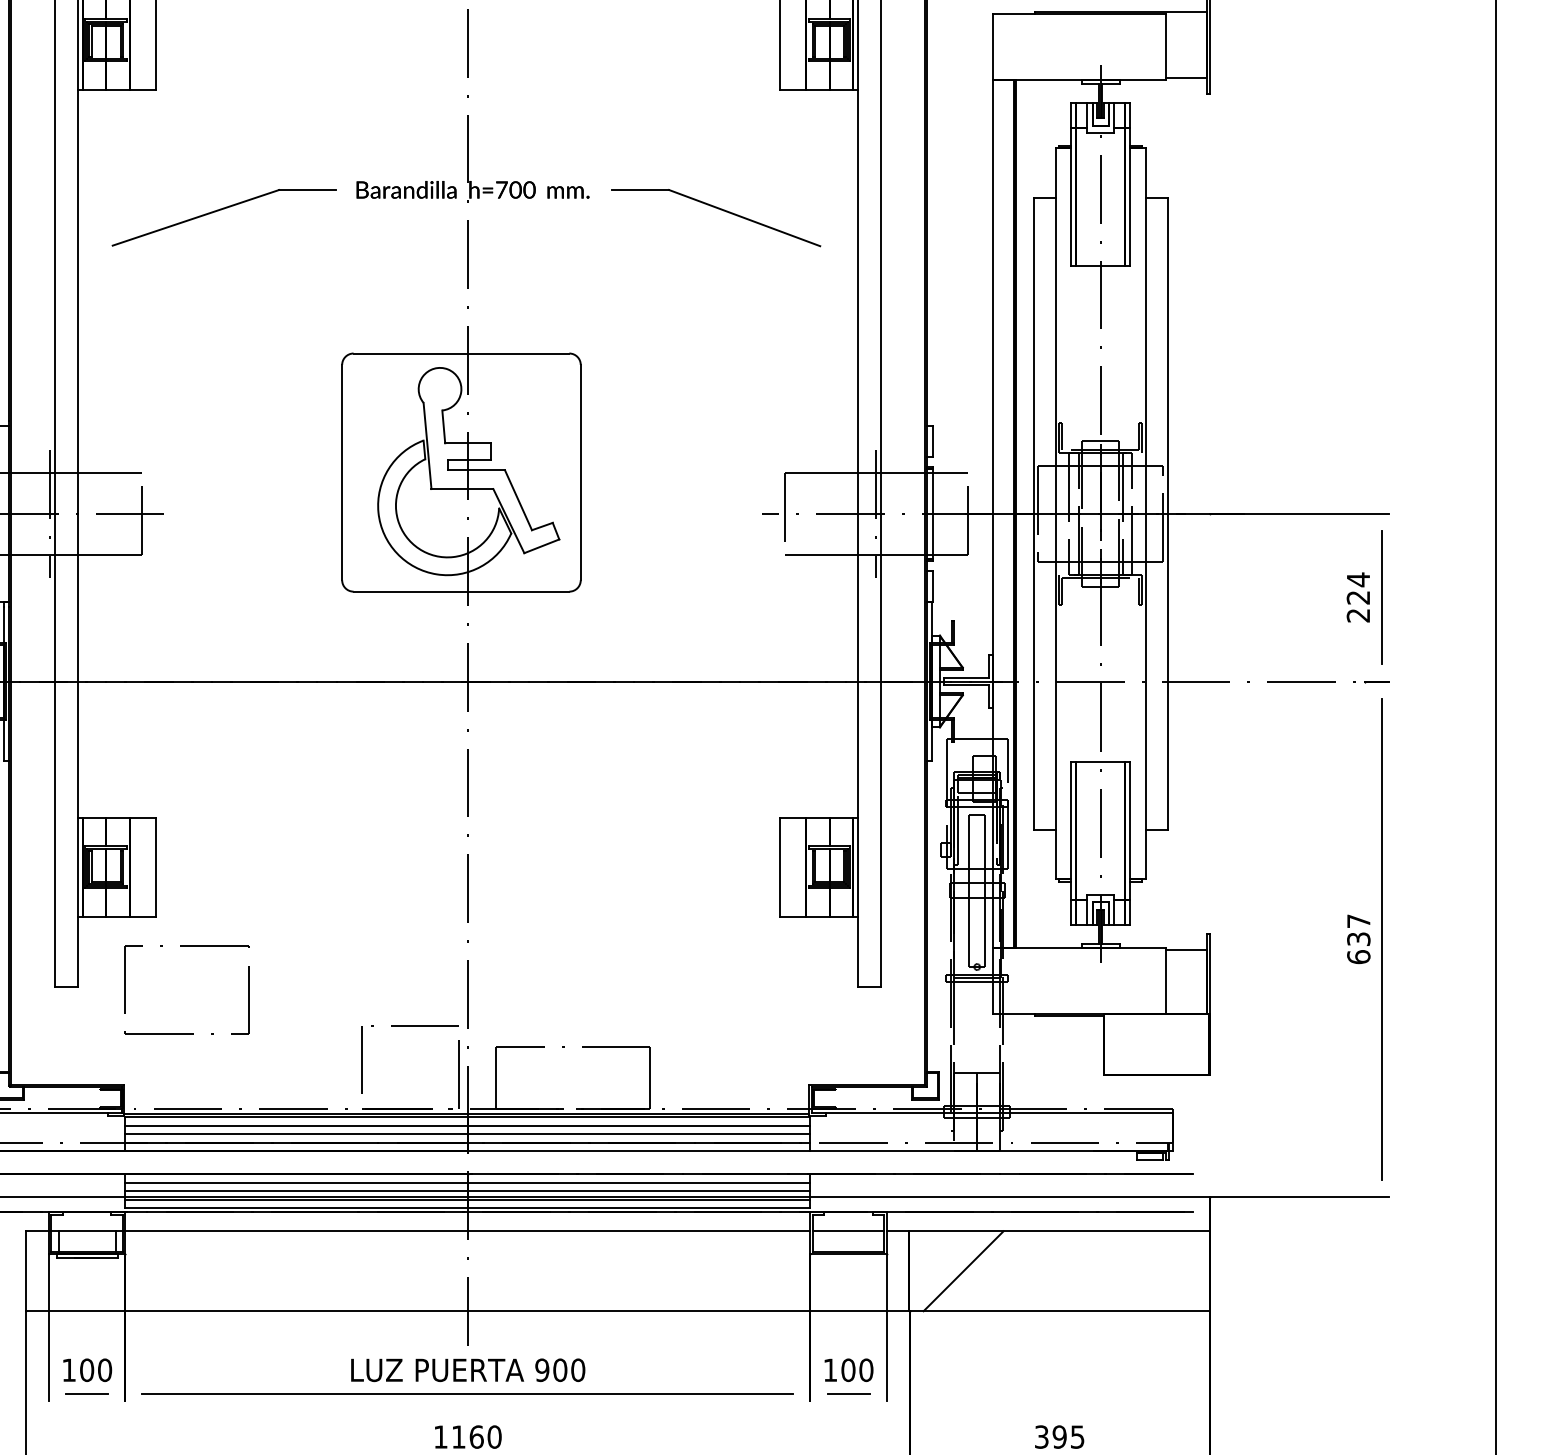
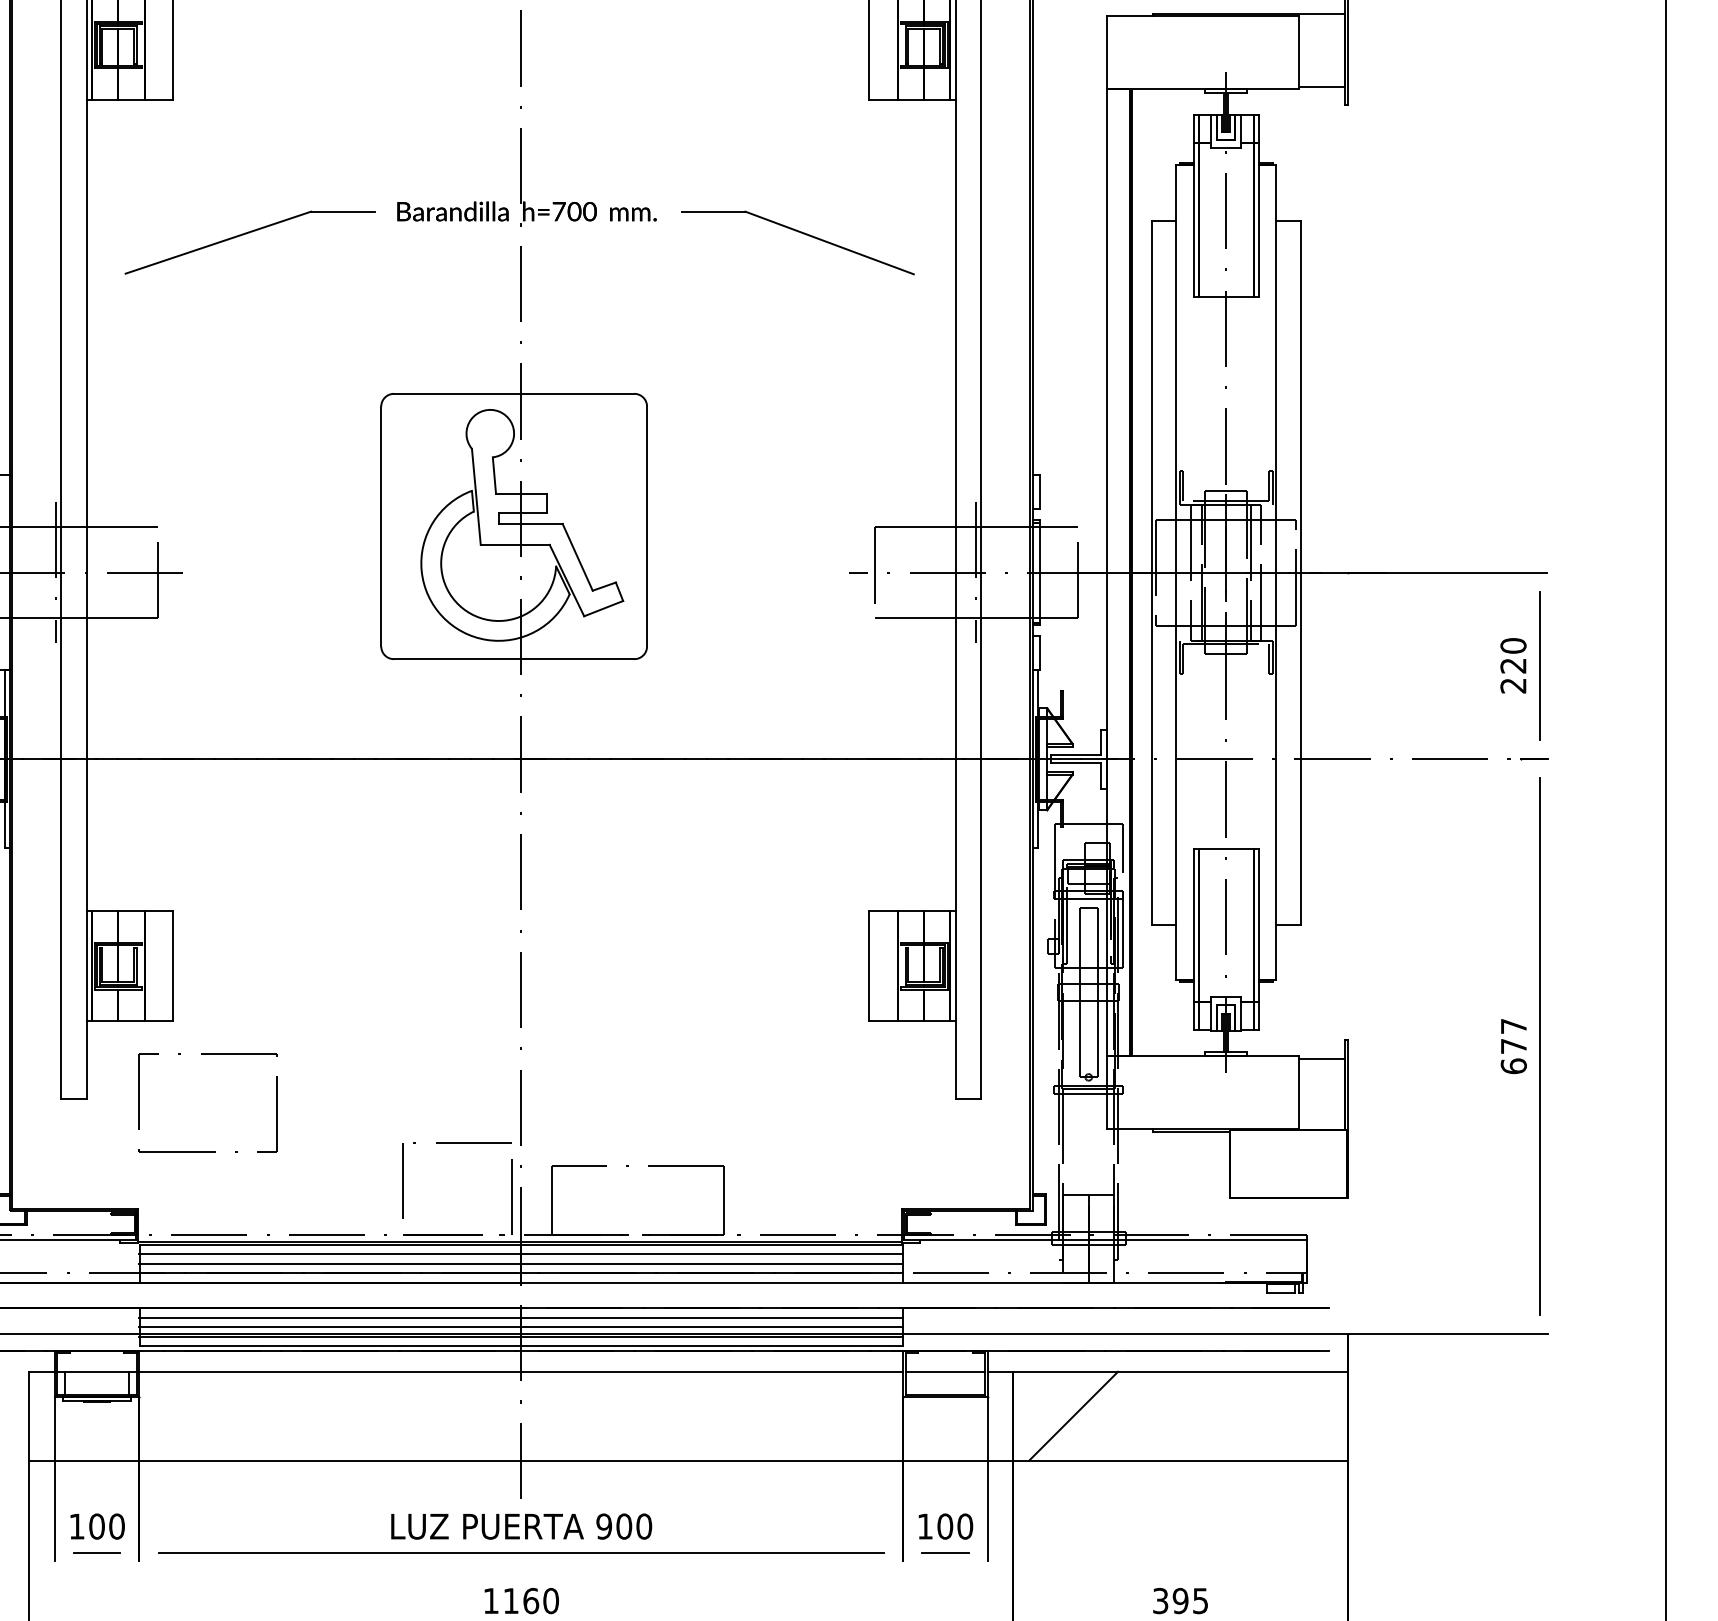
text: (1358, 579) -> (1513, 645), 224 -> 220
text: (1358, 939) -> (1513, 1046), 637 -> 677

